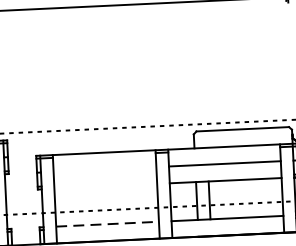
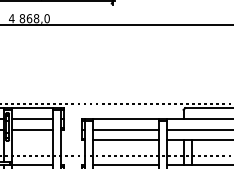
line: (104, 169) -> (125, 129), added
line: (105, 186) -> (125, 140), added
line: (107, 223) -> (125, 164), dashed -> solid

